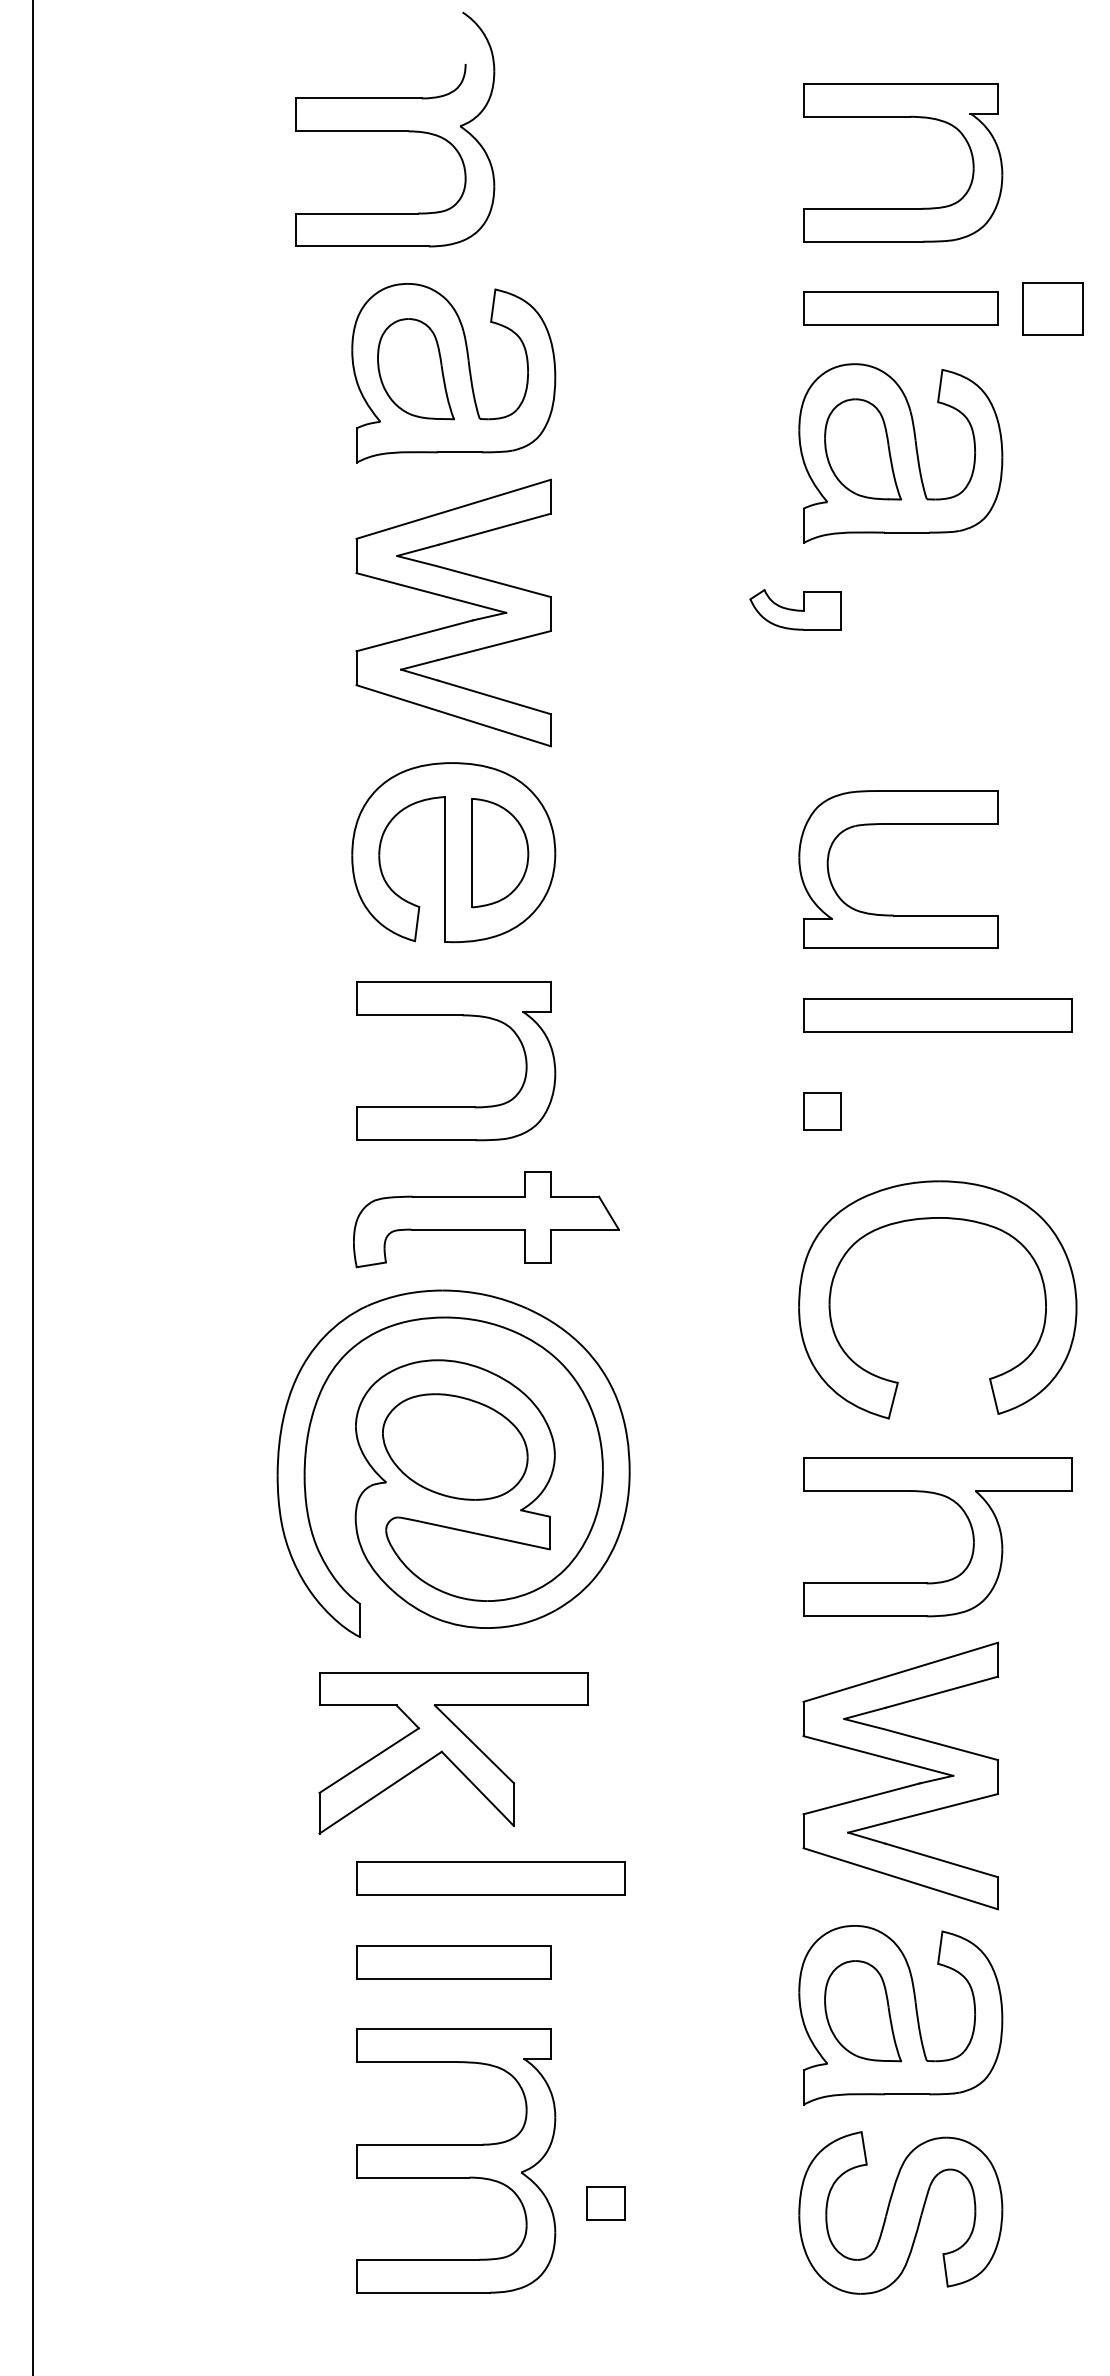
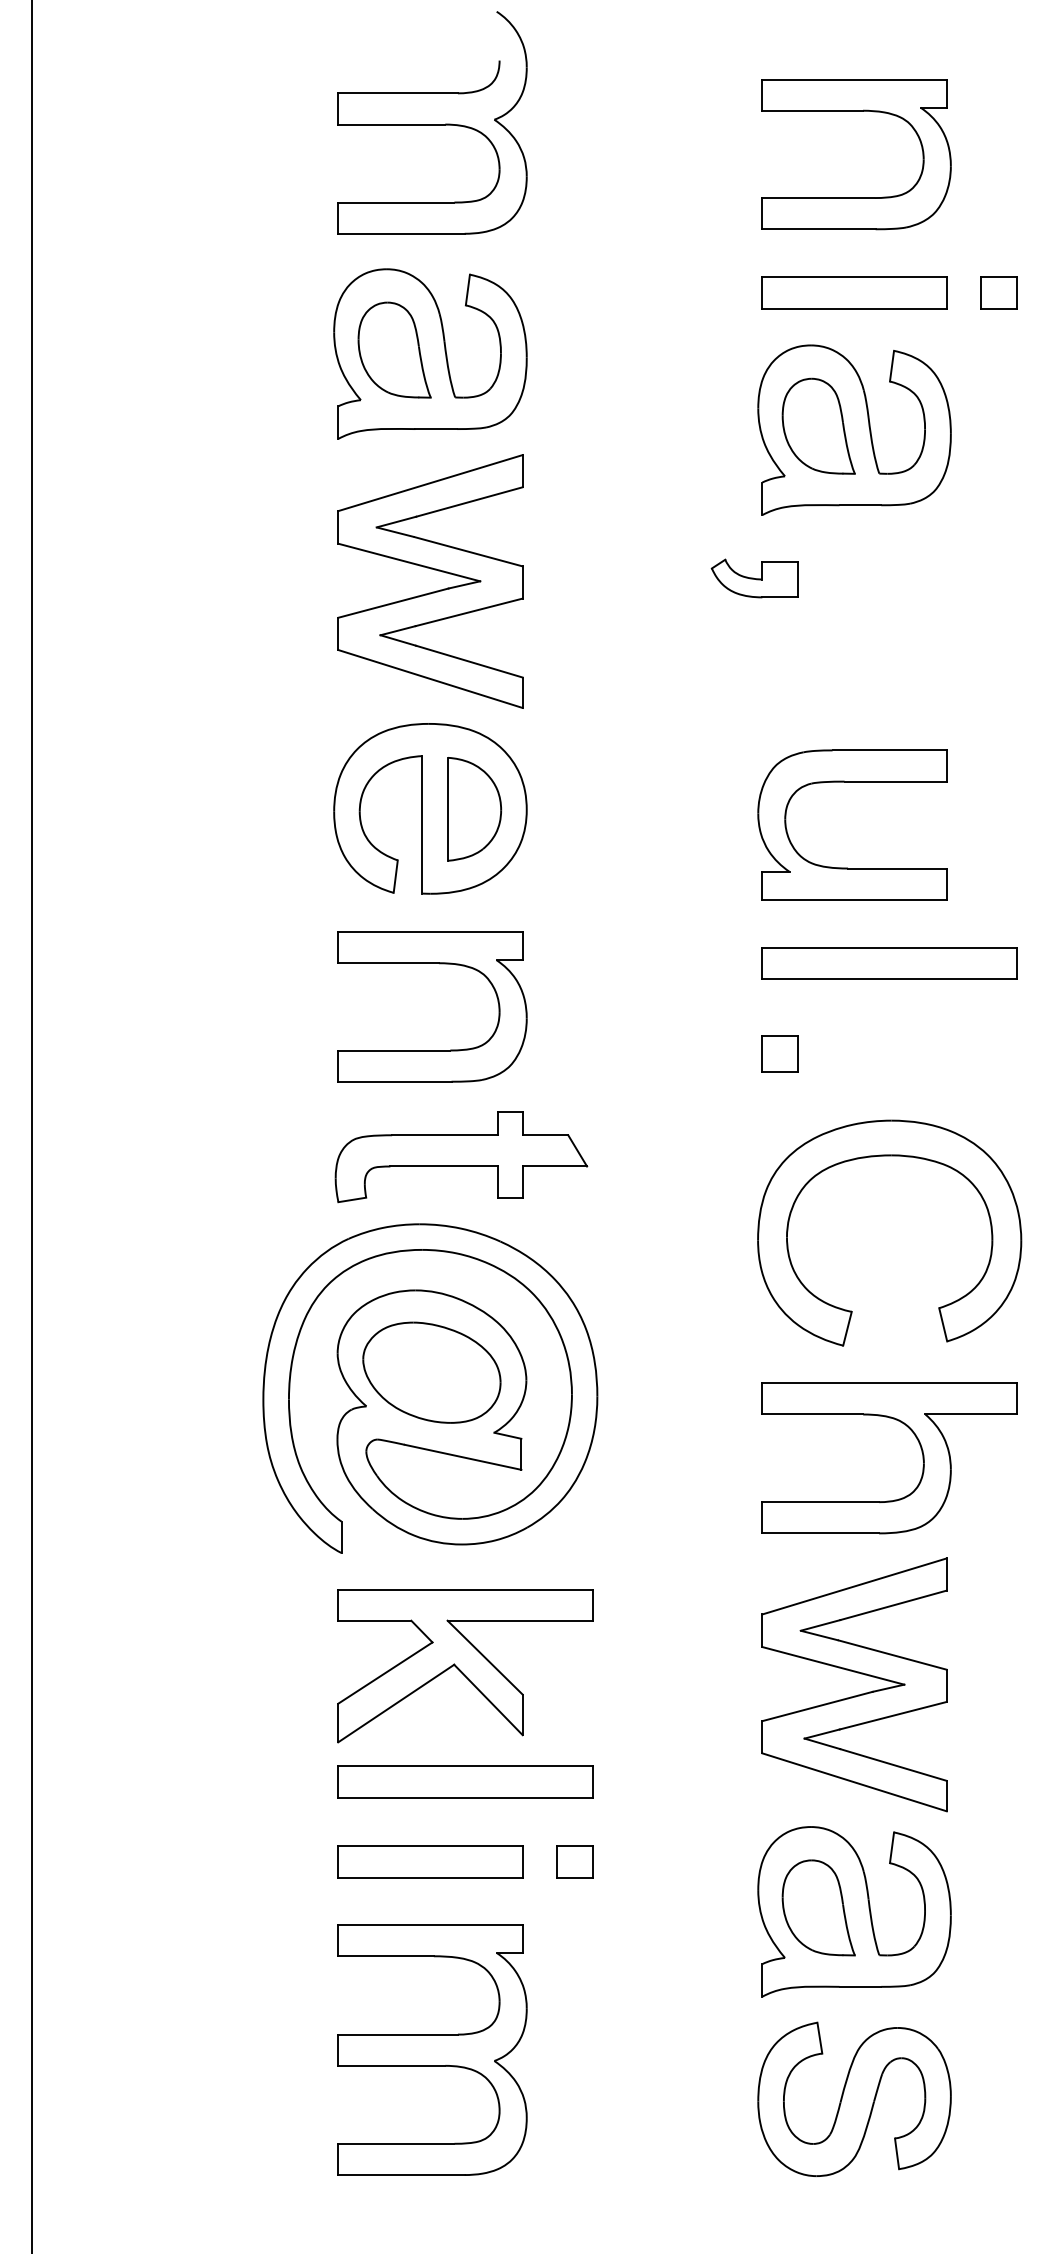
part: (395, 129) -> (433, 122), moved
part: (1052, 308) -> (998, 292), size x0.62
part: (453, 1753) -> (465, 1666), moved
part: (605, 2203) -> (574, 1861), moved

